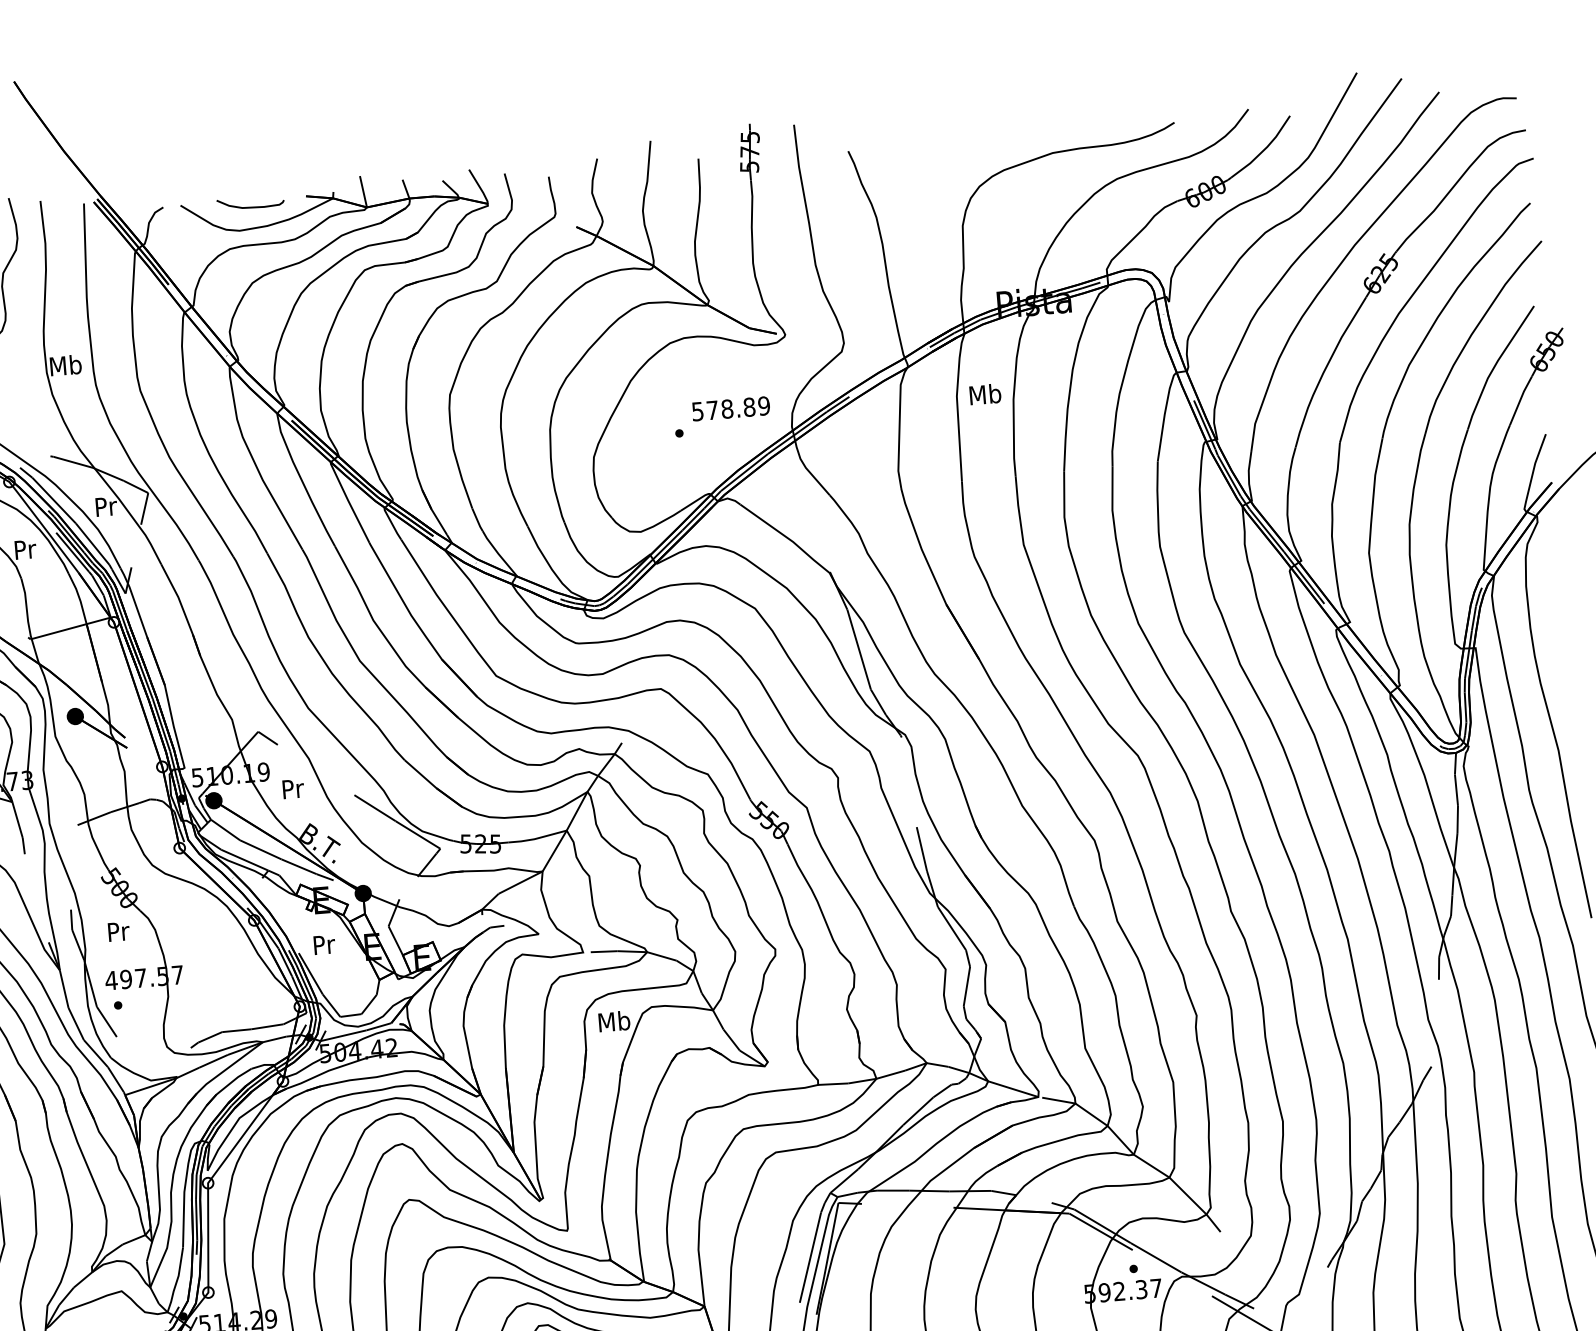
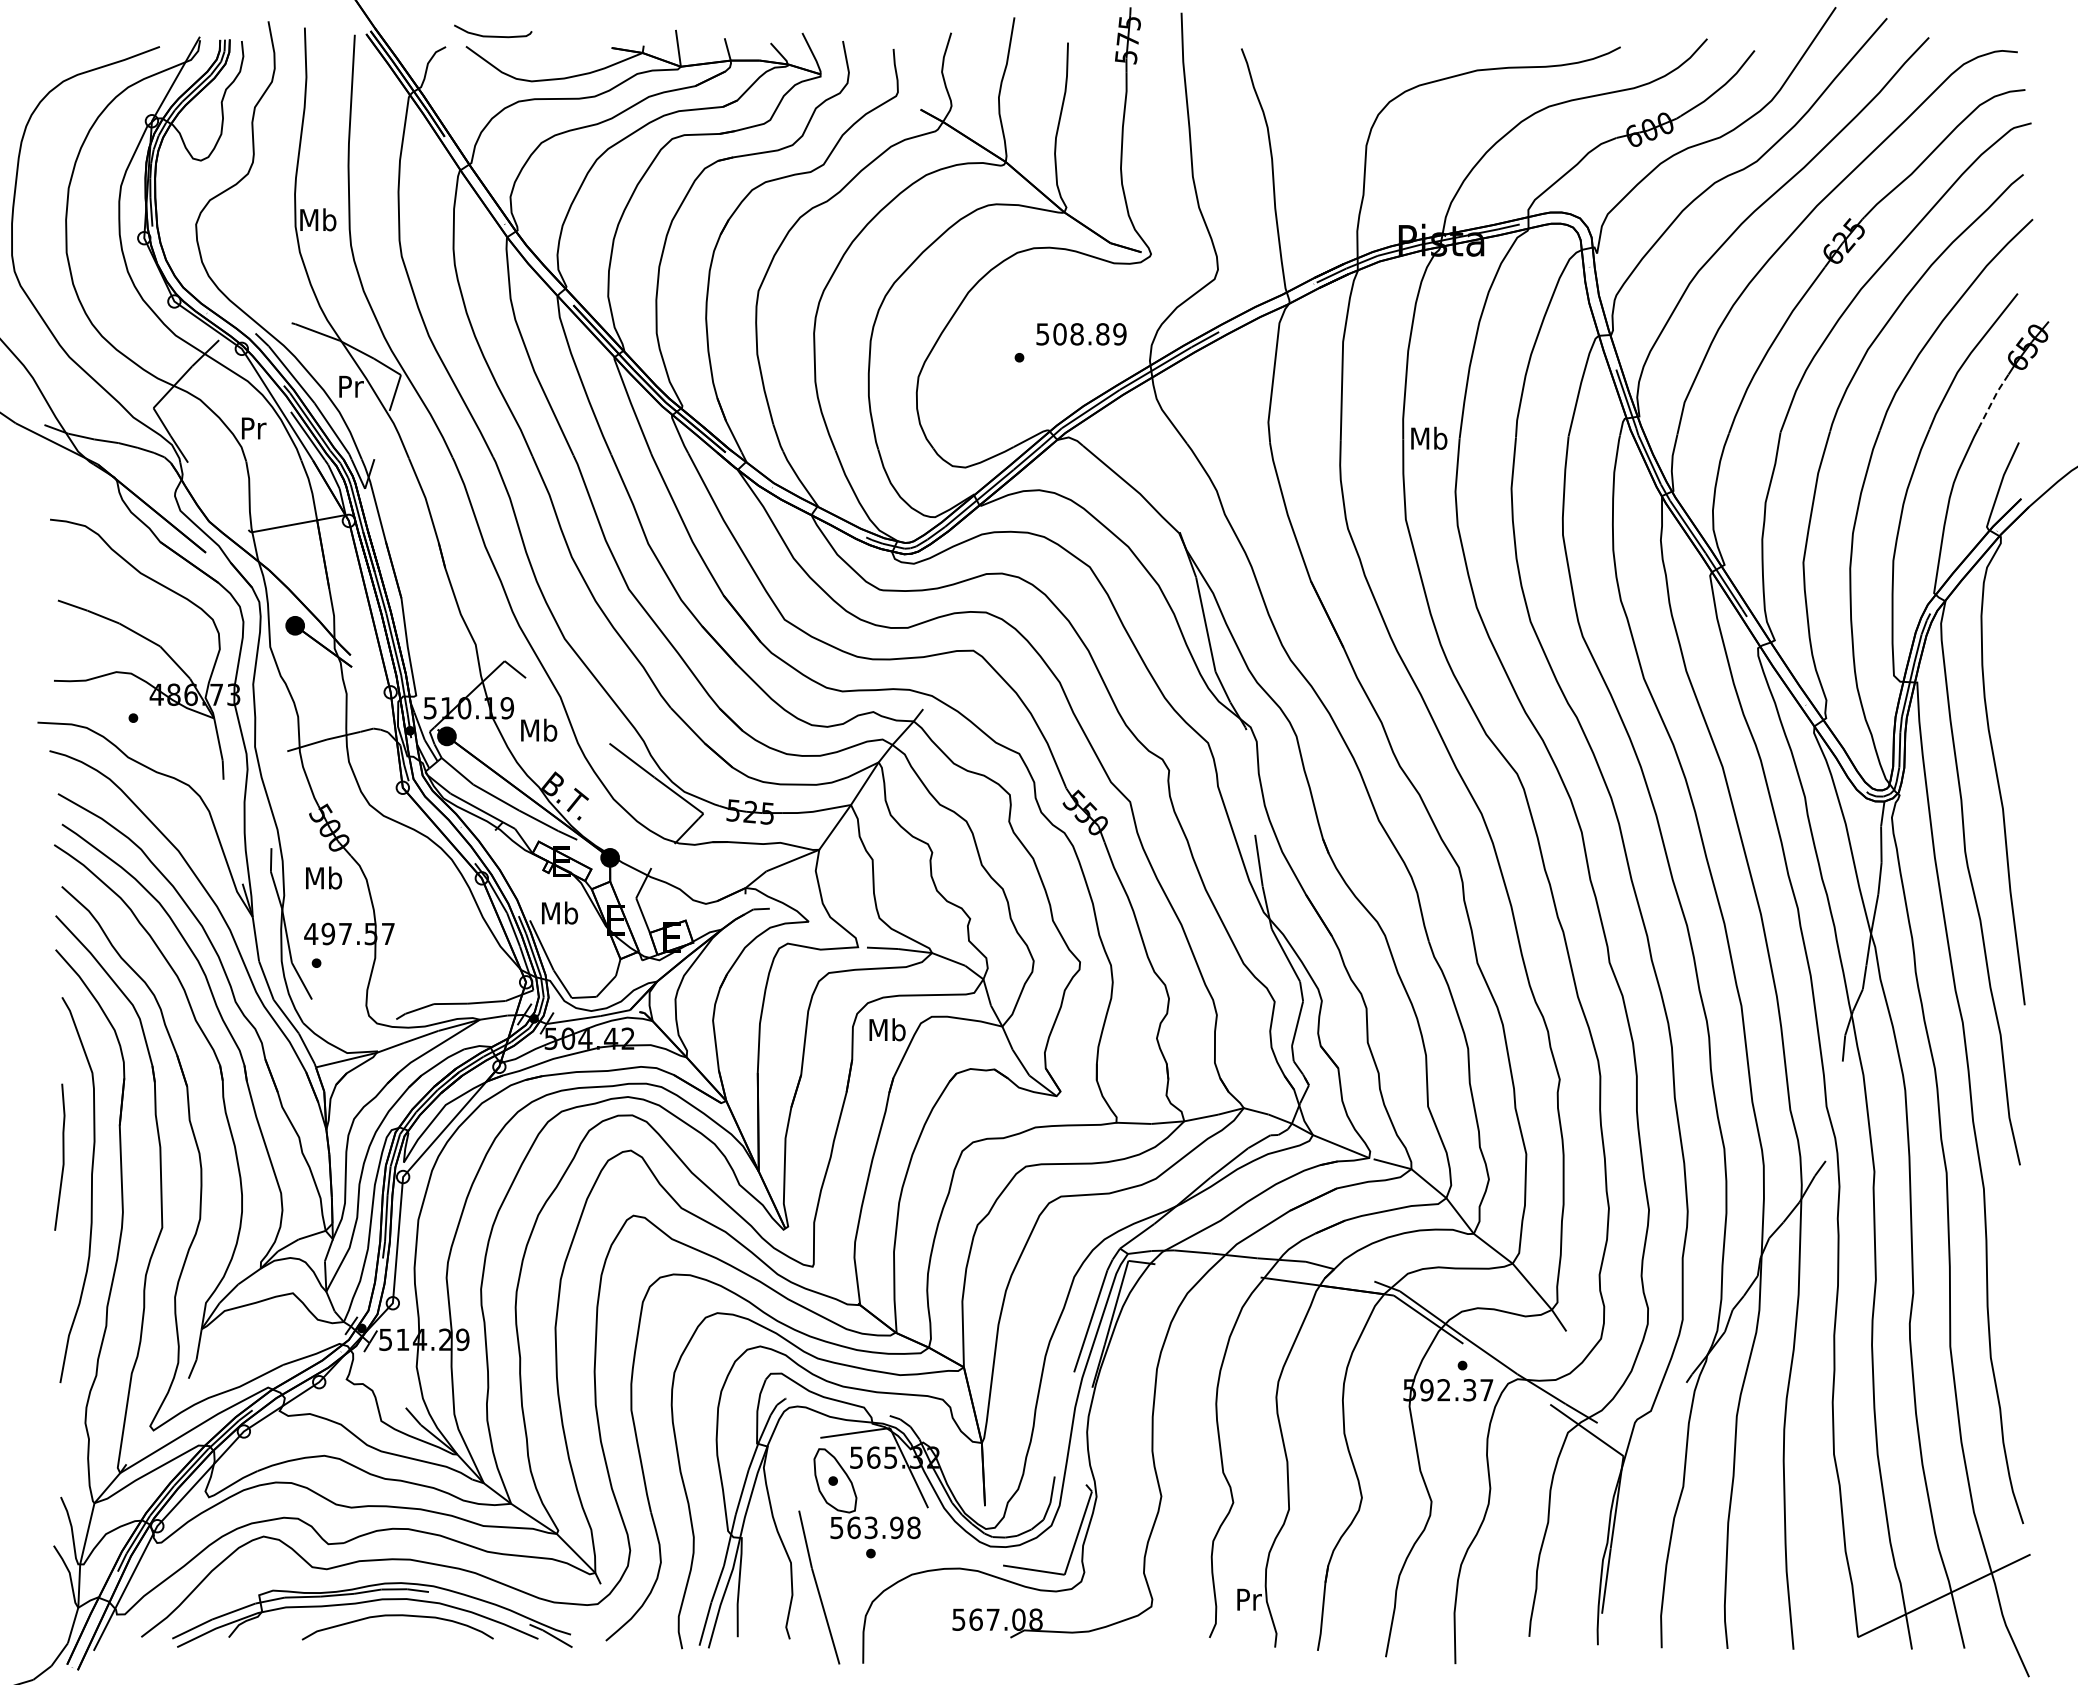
curve: (251, 206) -> (493, 35), moved
text: (985, 393) -> (1429, 437), moved
line: (1520, 399) -> (1992, 400), solid -> dashed
text: (712, 410) -> (1059, 334), 578.89 -> 508.89
text: (293, 788) -> (539, 729), Pr -> Mb
text: (118, 931) -> (324, 877), Pr -> Mb
text: (324, 944) -> (560, 912), Pr -> Mb

